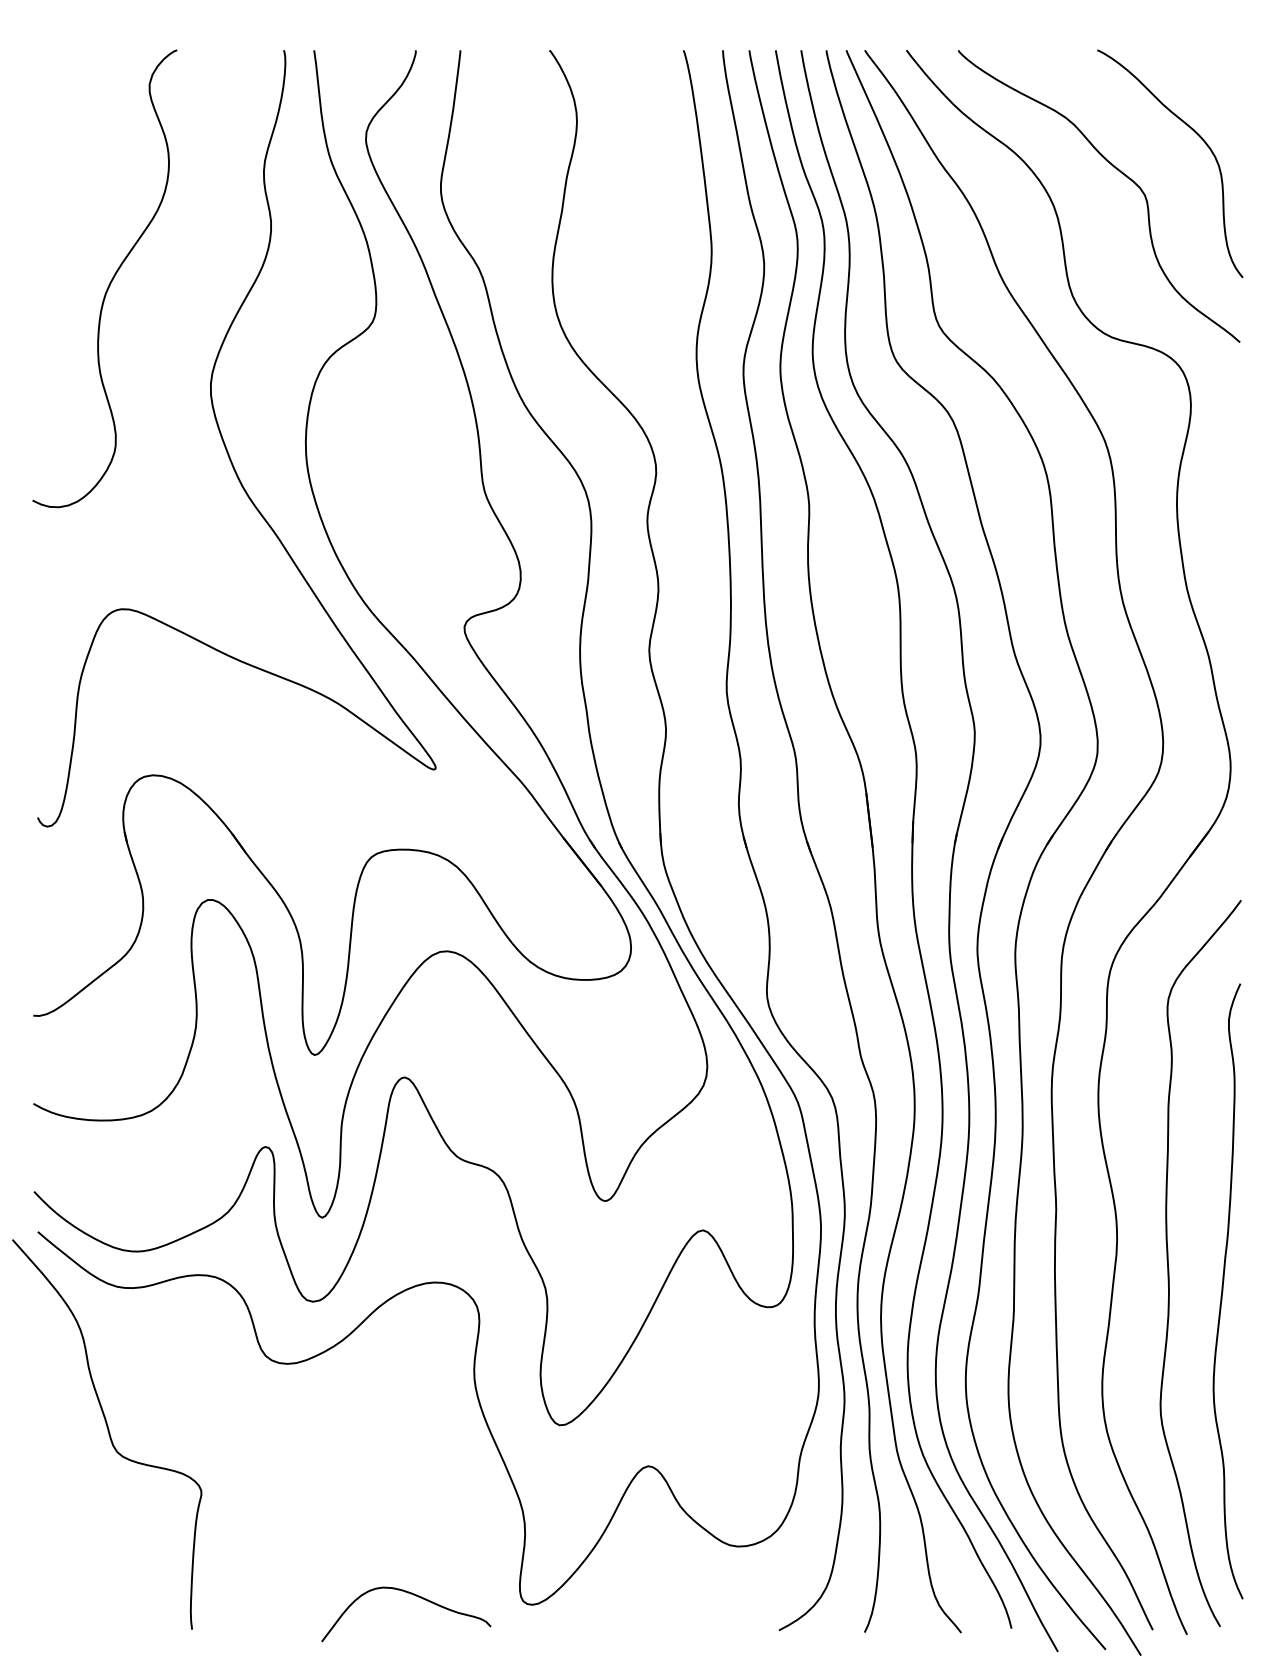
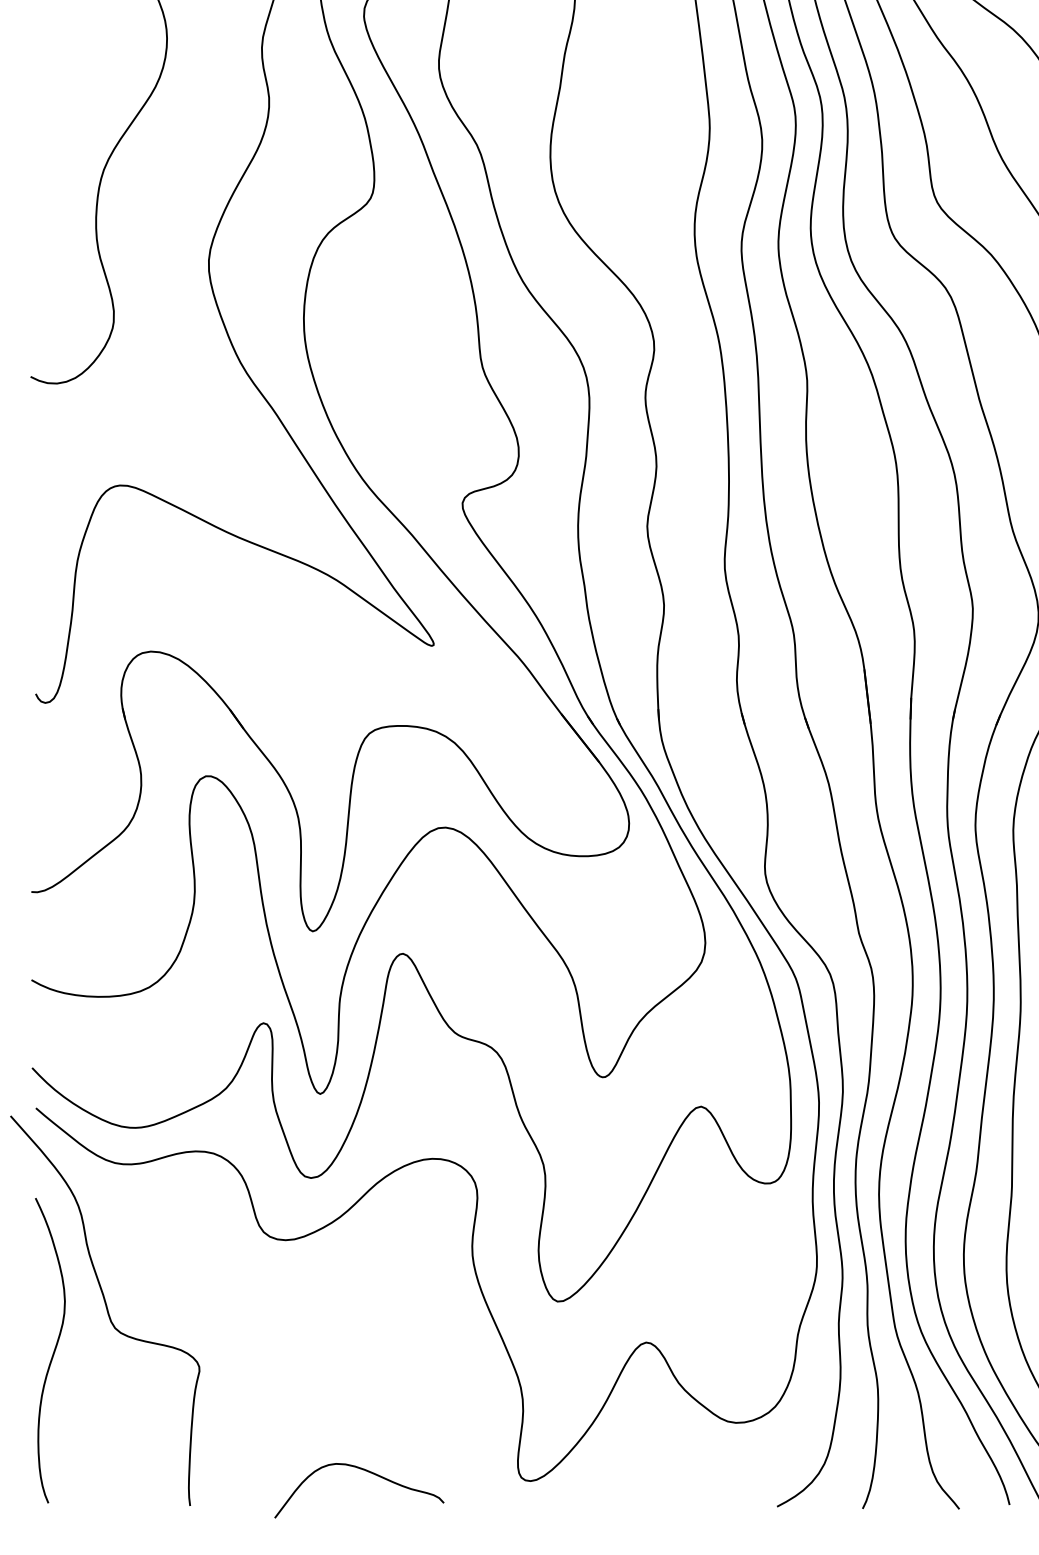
curve: (55, 1474) -> (53, 1350), added
curve: (415, 1596) -> (368, 1472), moved

